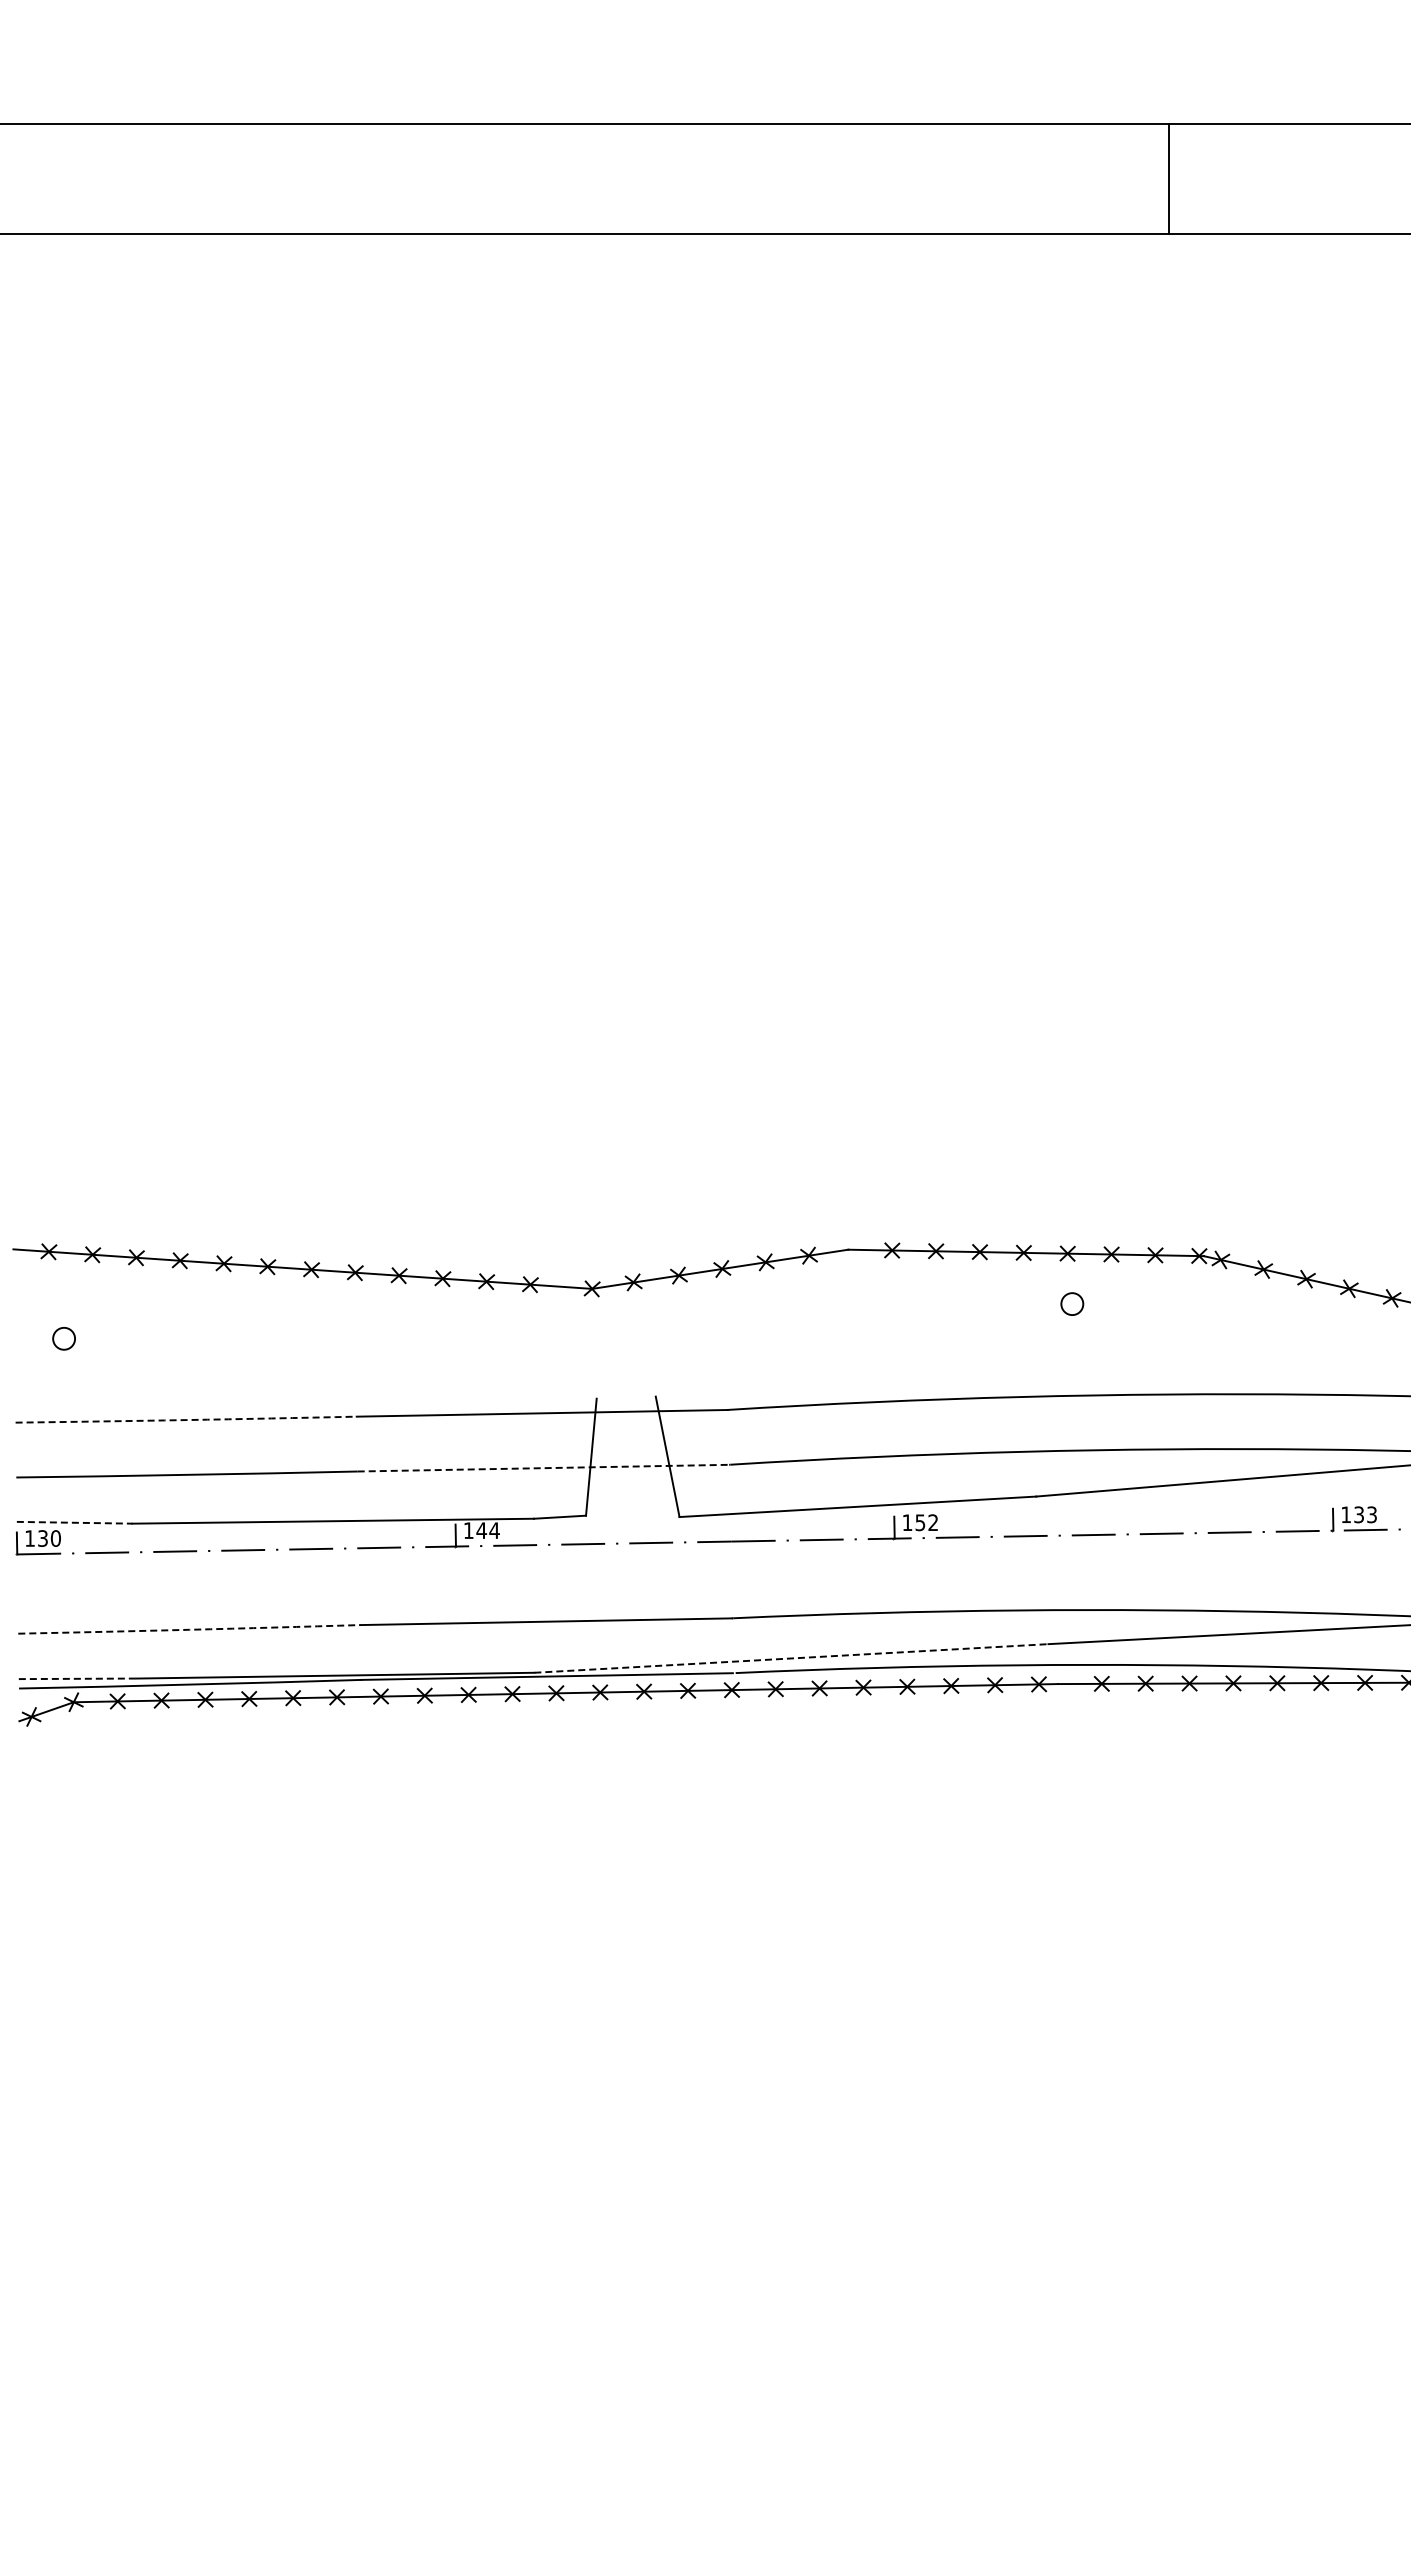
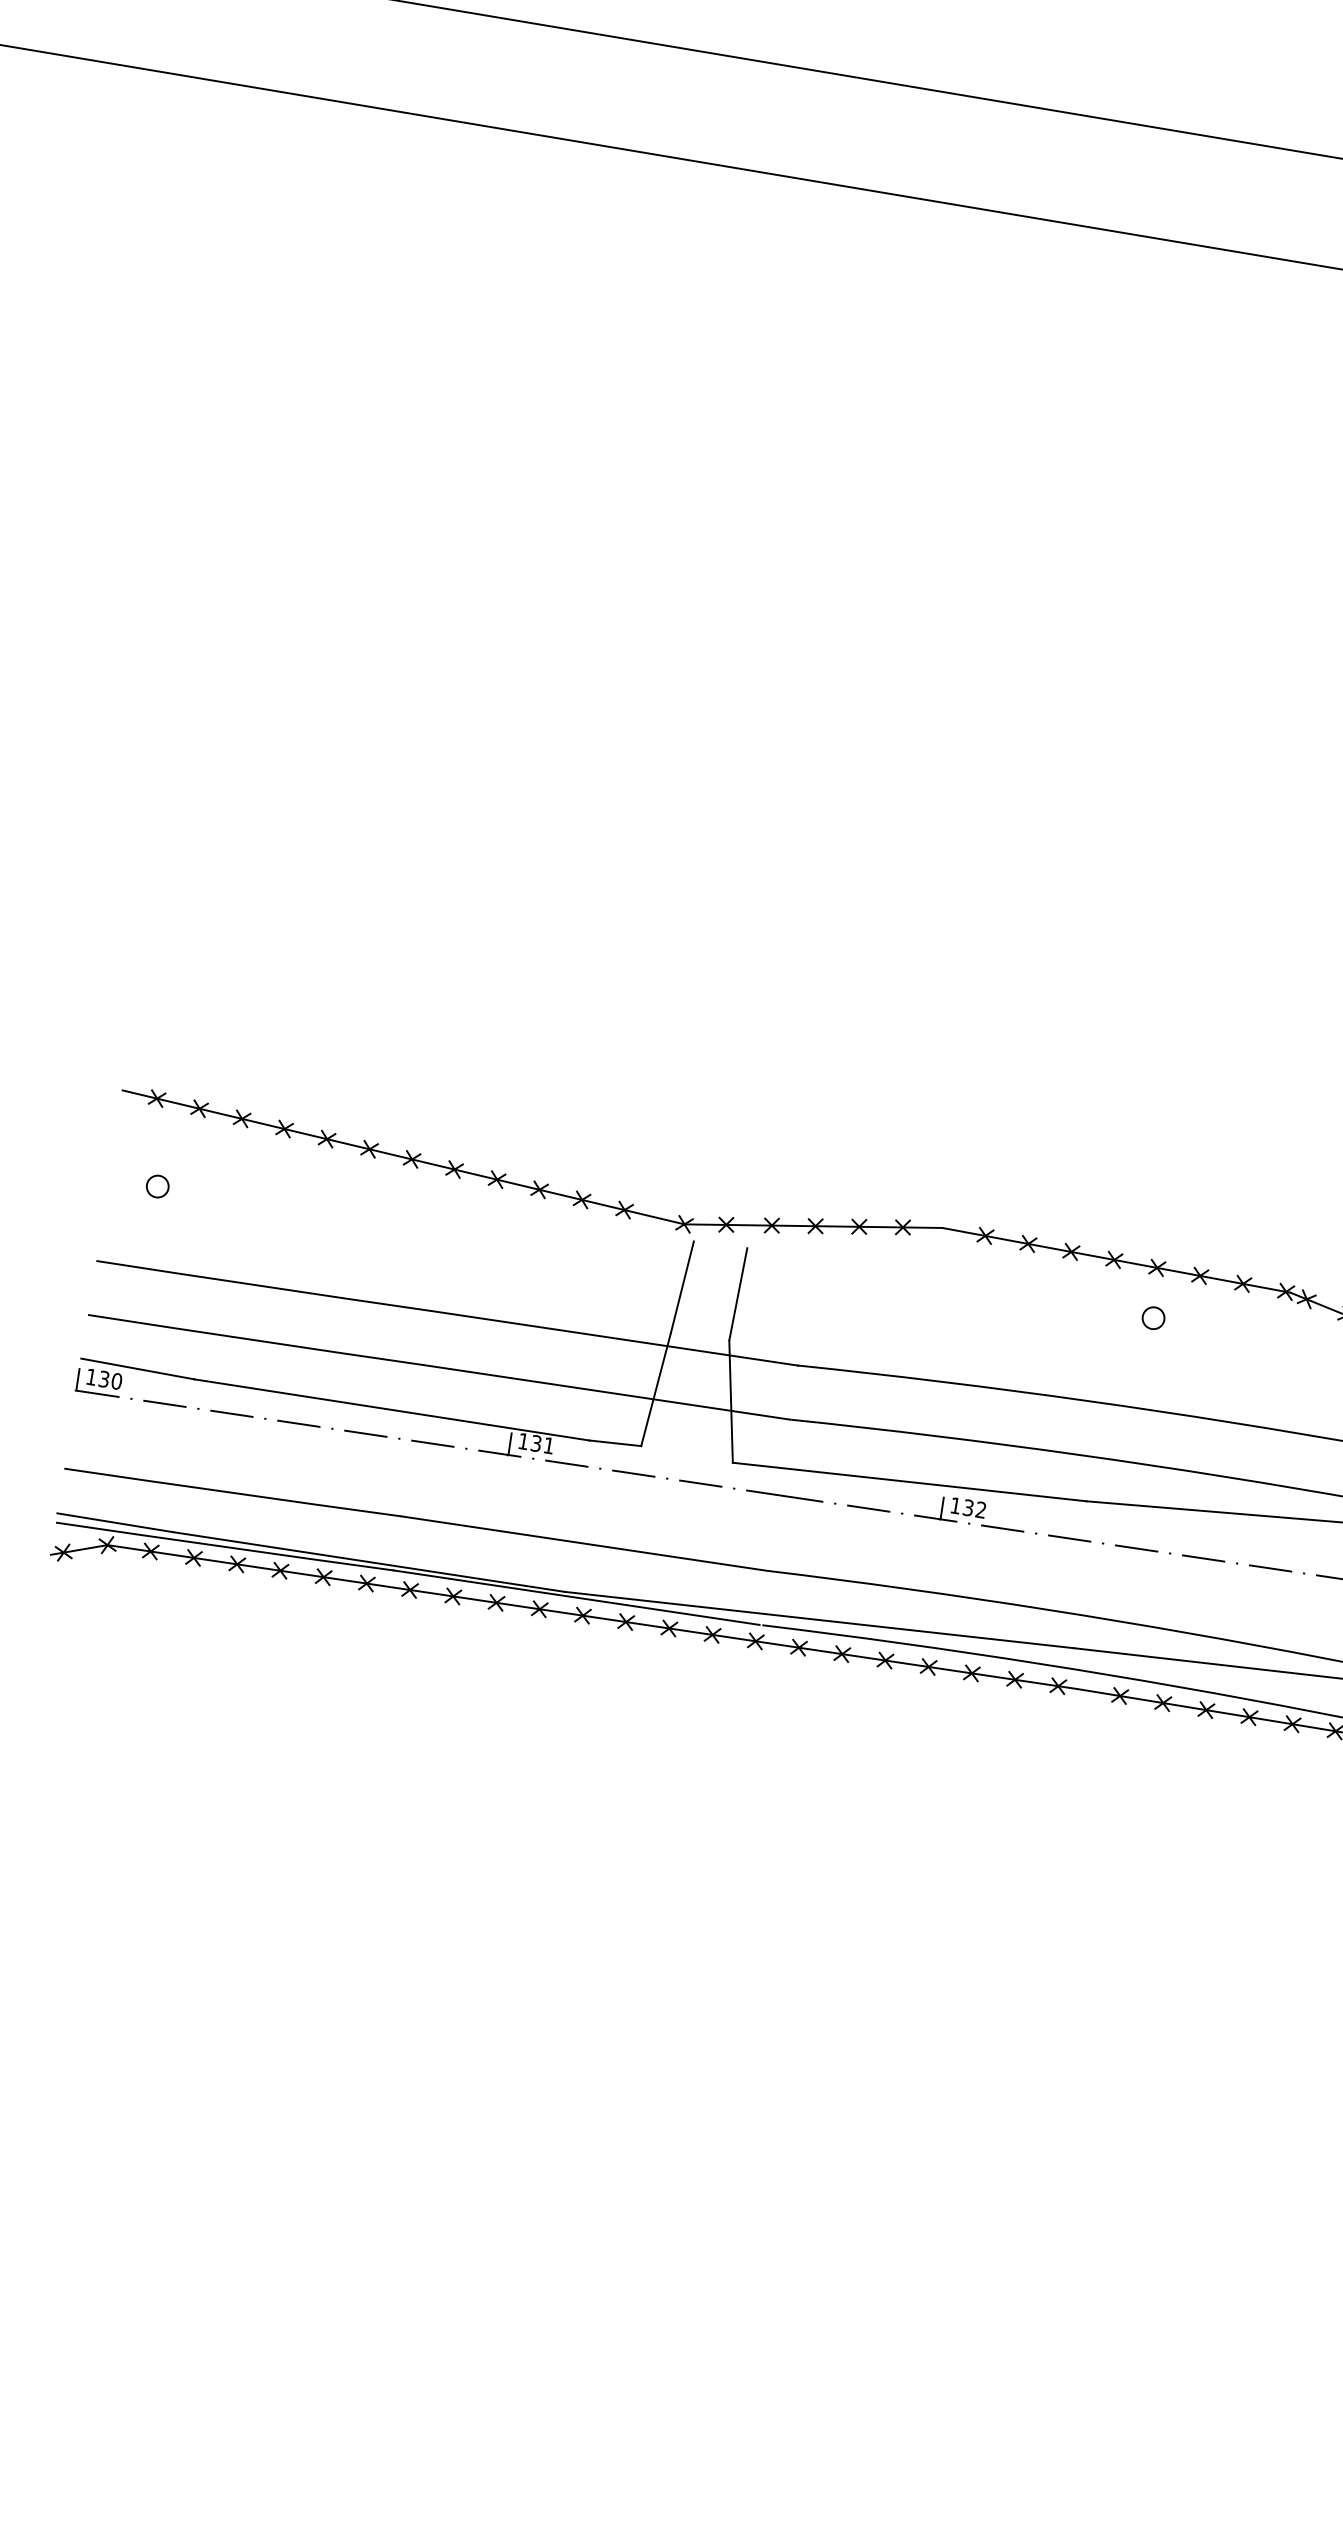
line: (656, 1349) -> (737, 1294), added
line: (600, 1351) -> (682, 1287), added
arc: (186, 1420) -> (264, 1286), dashed -> solid
line: (543, 1468) -> (607, 1392), dashed -> solid
line: (74, 1522) -> (137, 1368), dashed -> solid
text: (920, 1522) -> (968, 1507), 152 -> 132
text: (487, 1530) -> (542, 1444), 144 -> 131
arc: (189, 1629) -> (233, 1492), dashed -> solid
line: (791, 1658) -> (819, 1620), dashed -> solid
line: (77, 1678) -> (115, 1522), dashed -> solid

